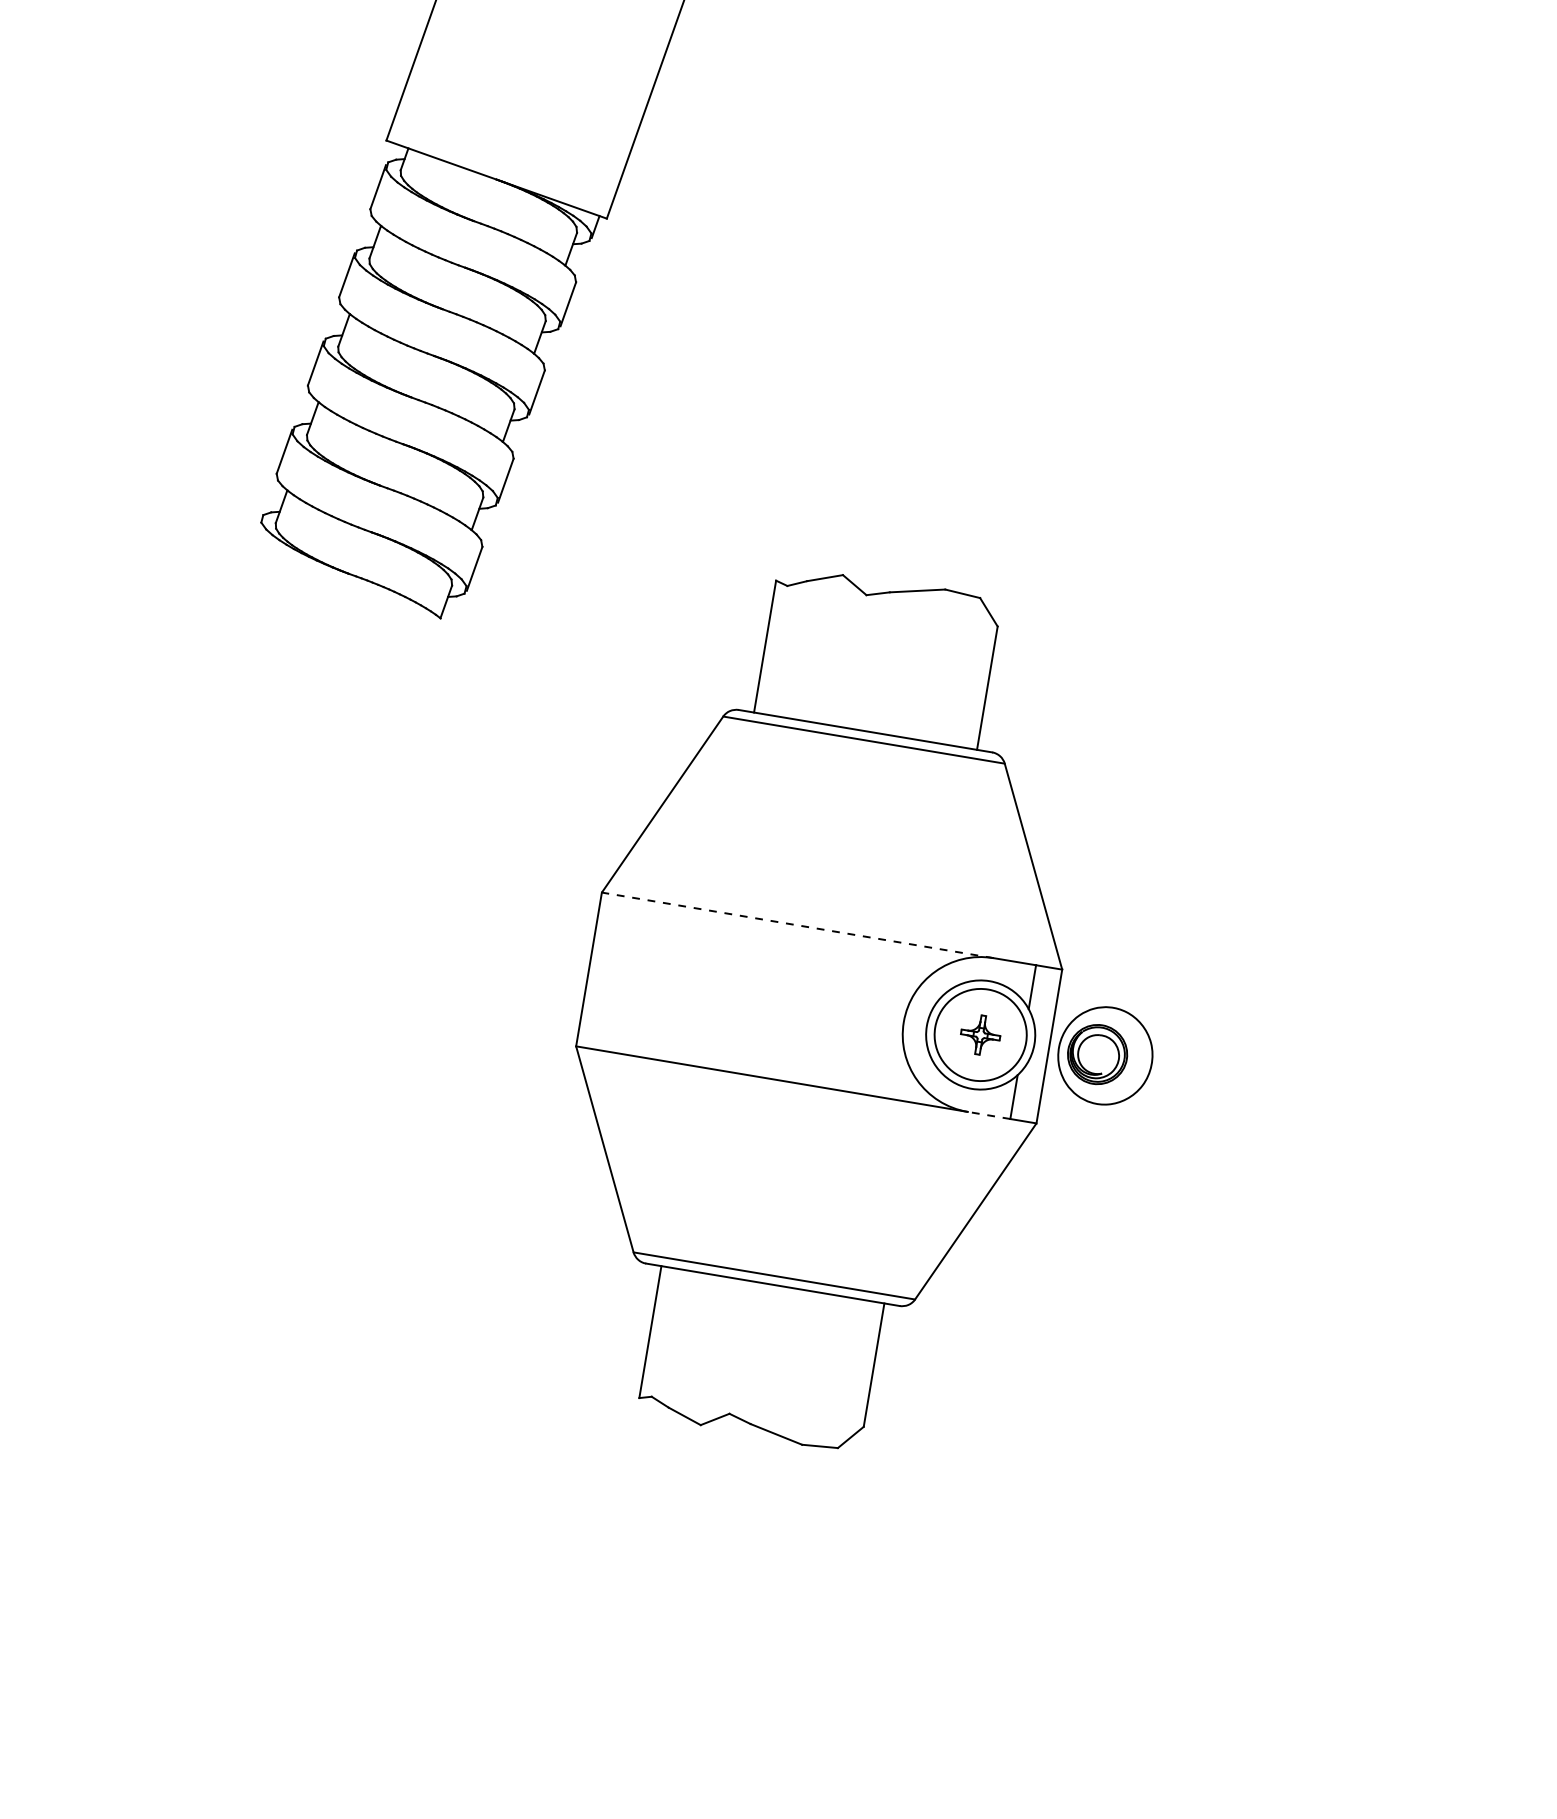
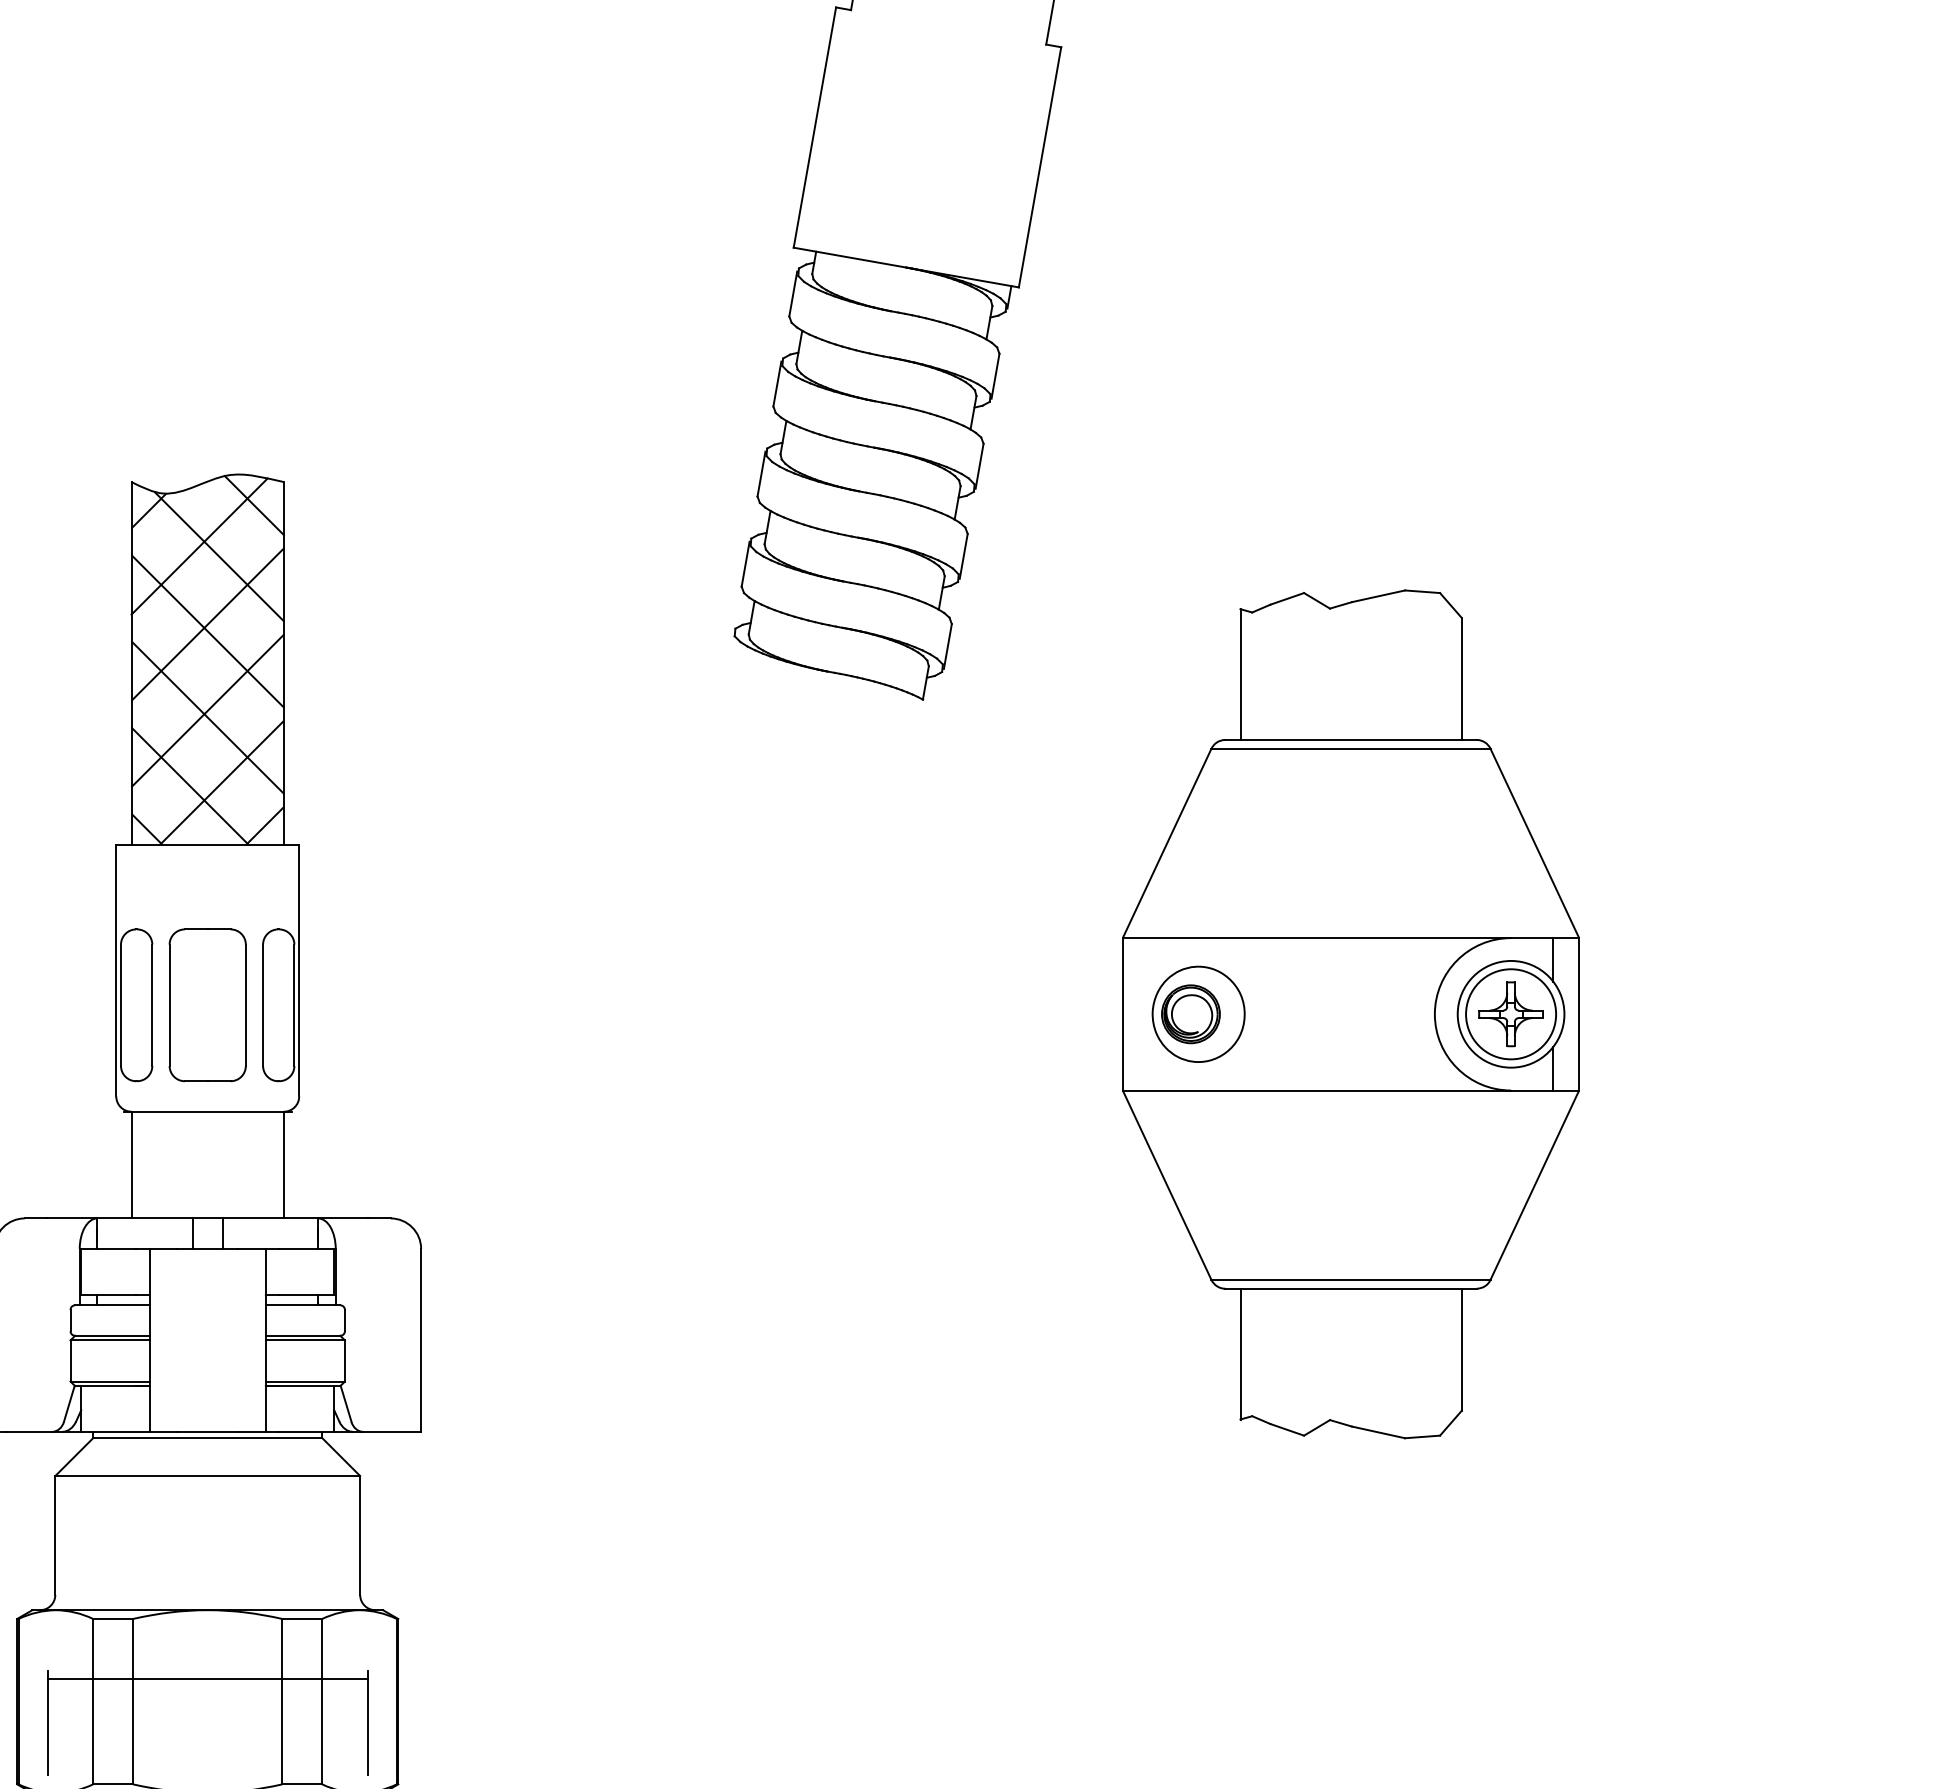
line: (797, 925) -> (1316, 938), dashed -> solid
part: (980, 1035) -> (1510, 1014), size x1.67
part: (1105, 1055) -> (1198, 1013), moved
line: (988, 1115) -> (1531, 1090), dashed -> solid

